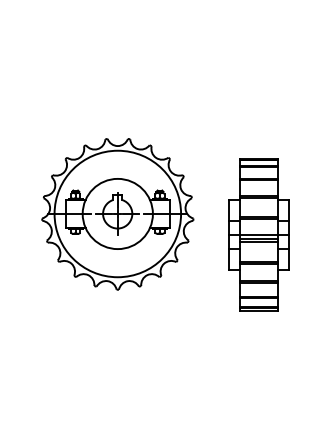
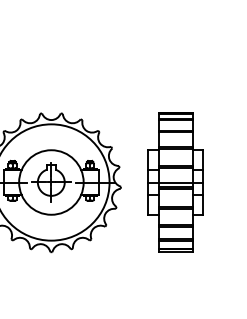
part: (258, 234) -> (175, 182), moved

